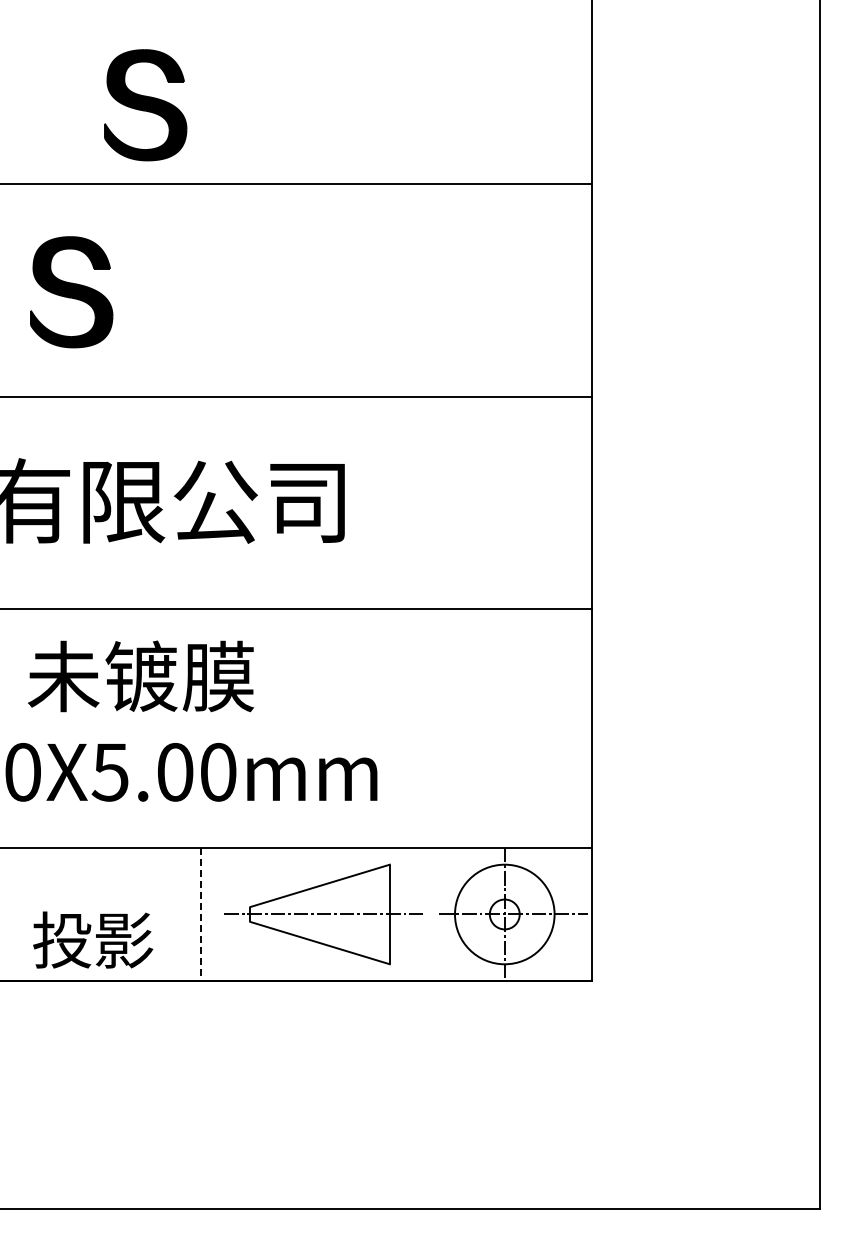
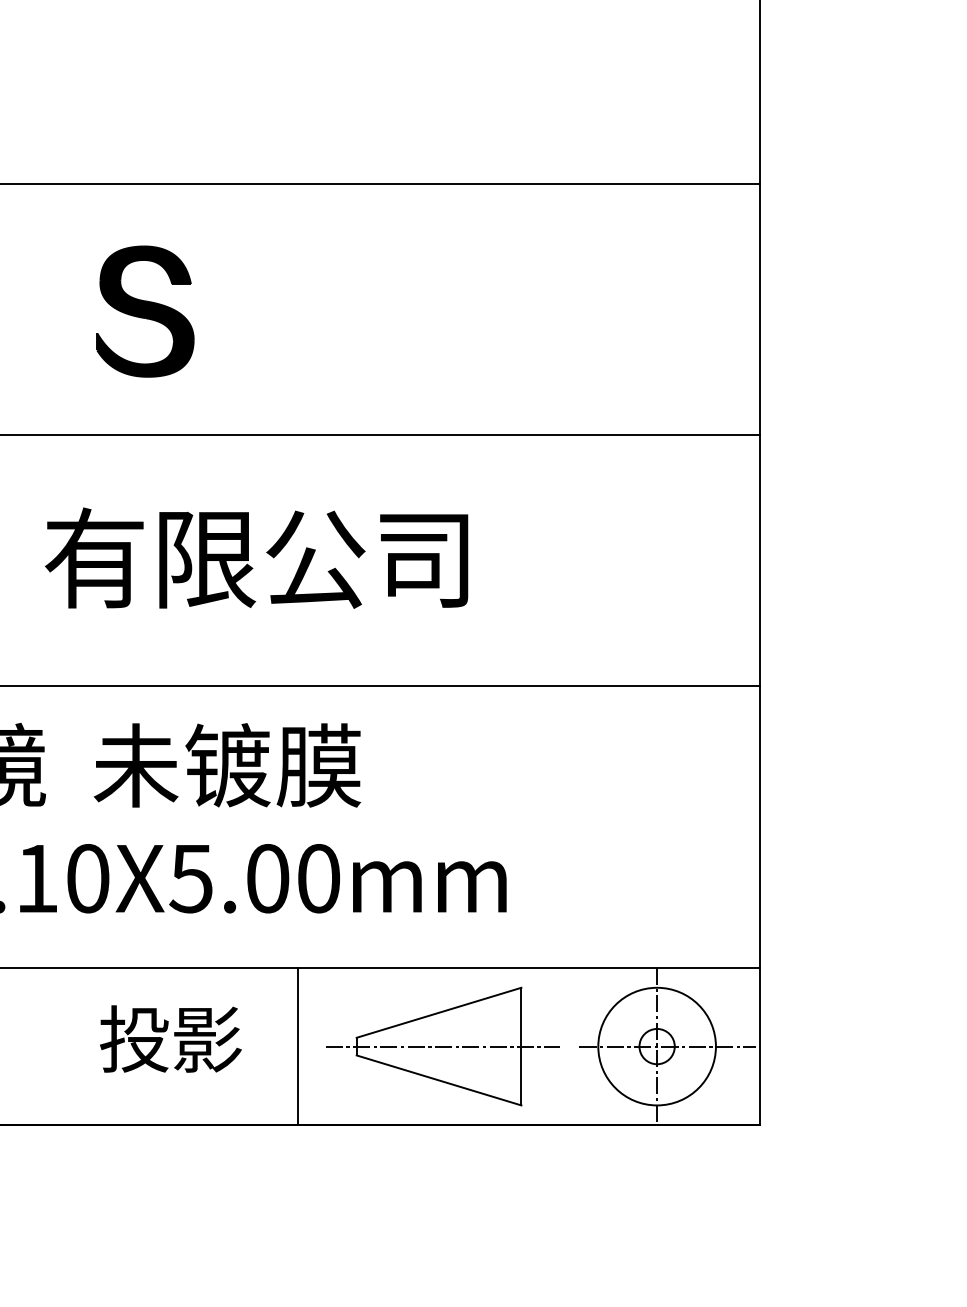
part: (145, 105) -> (232, 91), removed
line: (200, 914) -> (297, 1046), dashed -> solid
text: (93, 939) -> (171, 1038), moved

